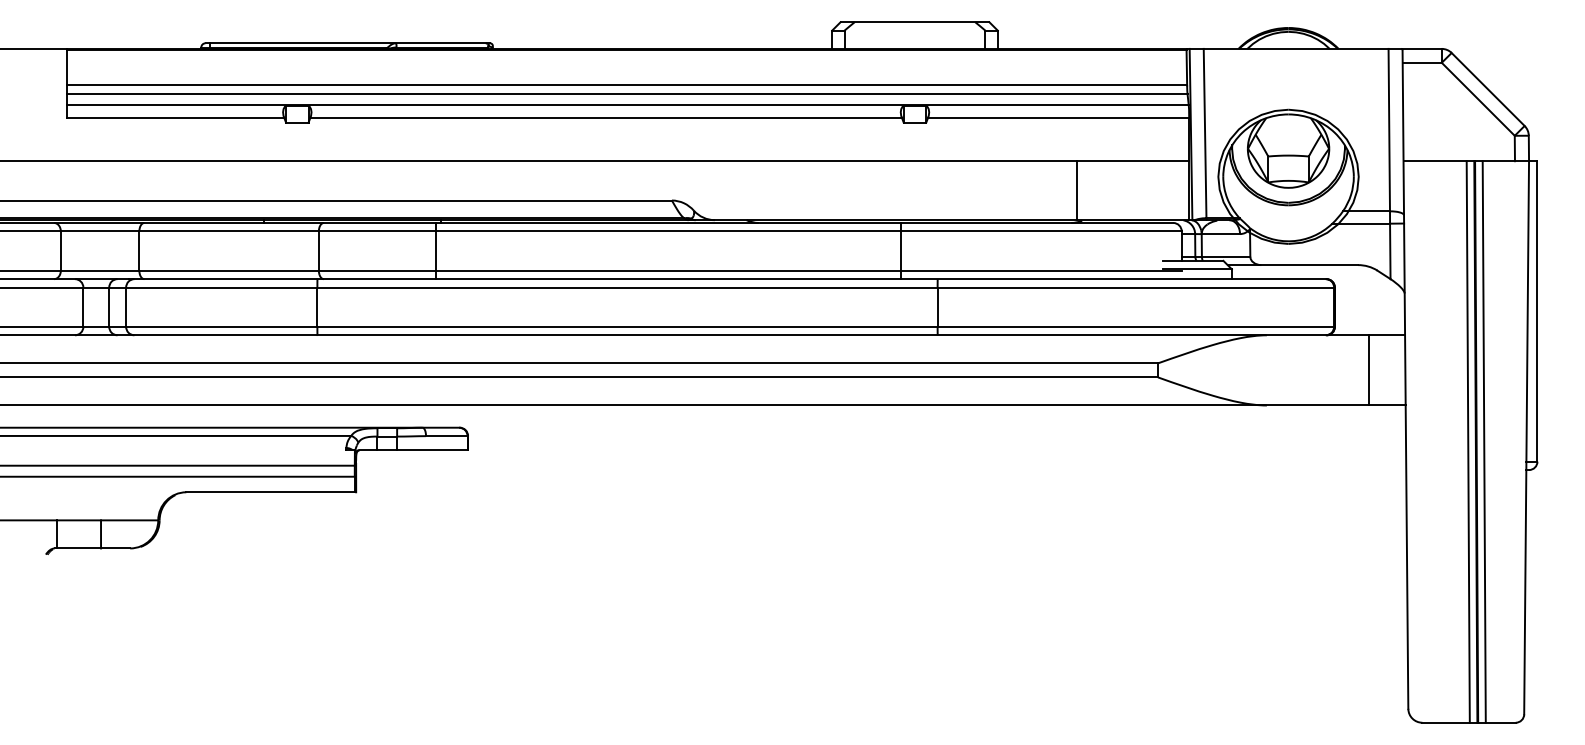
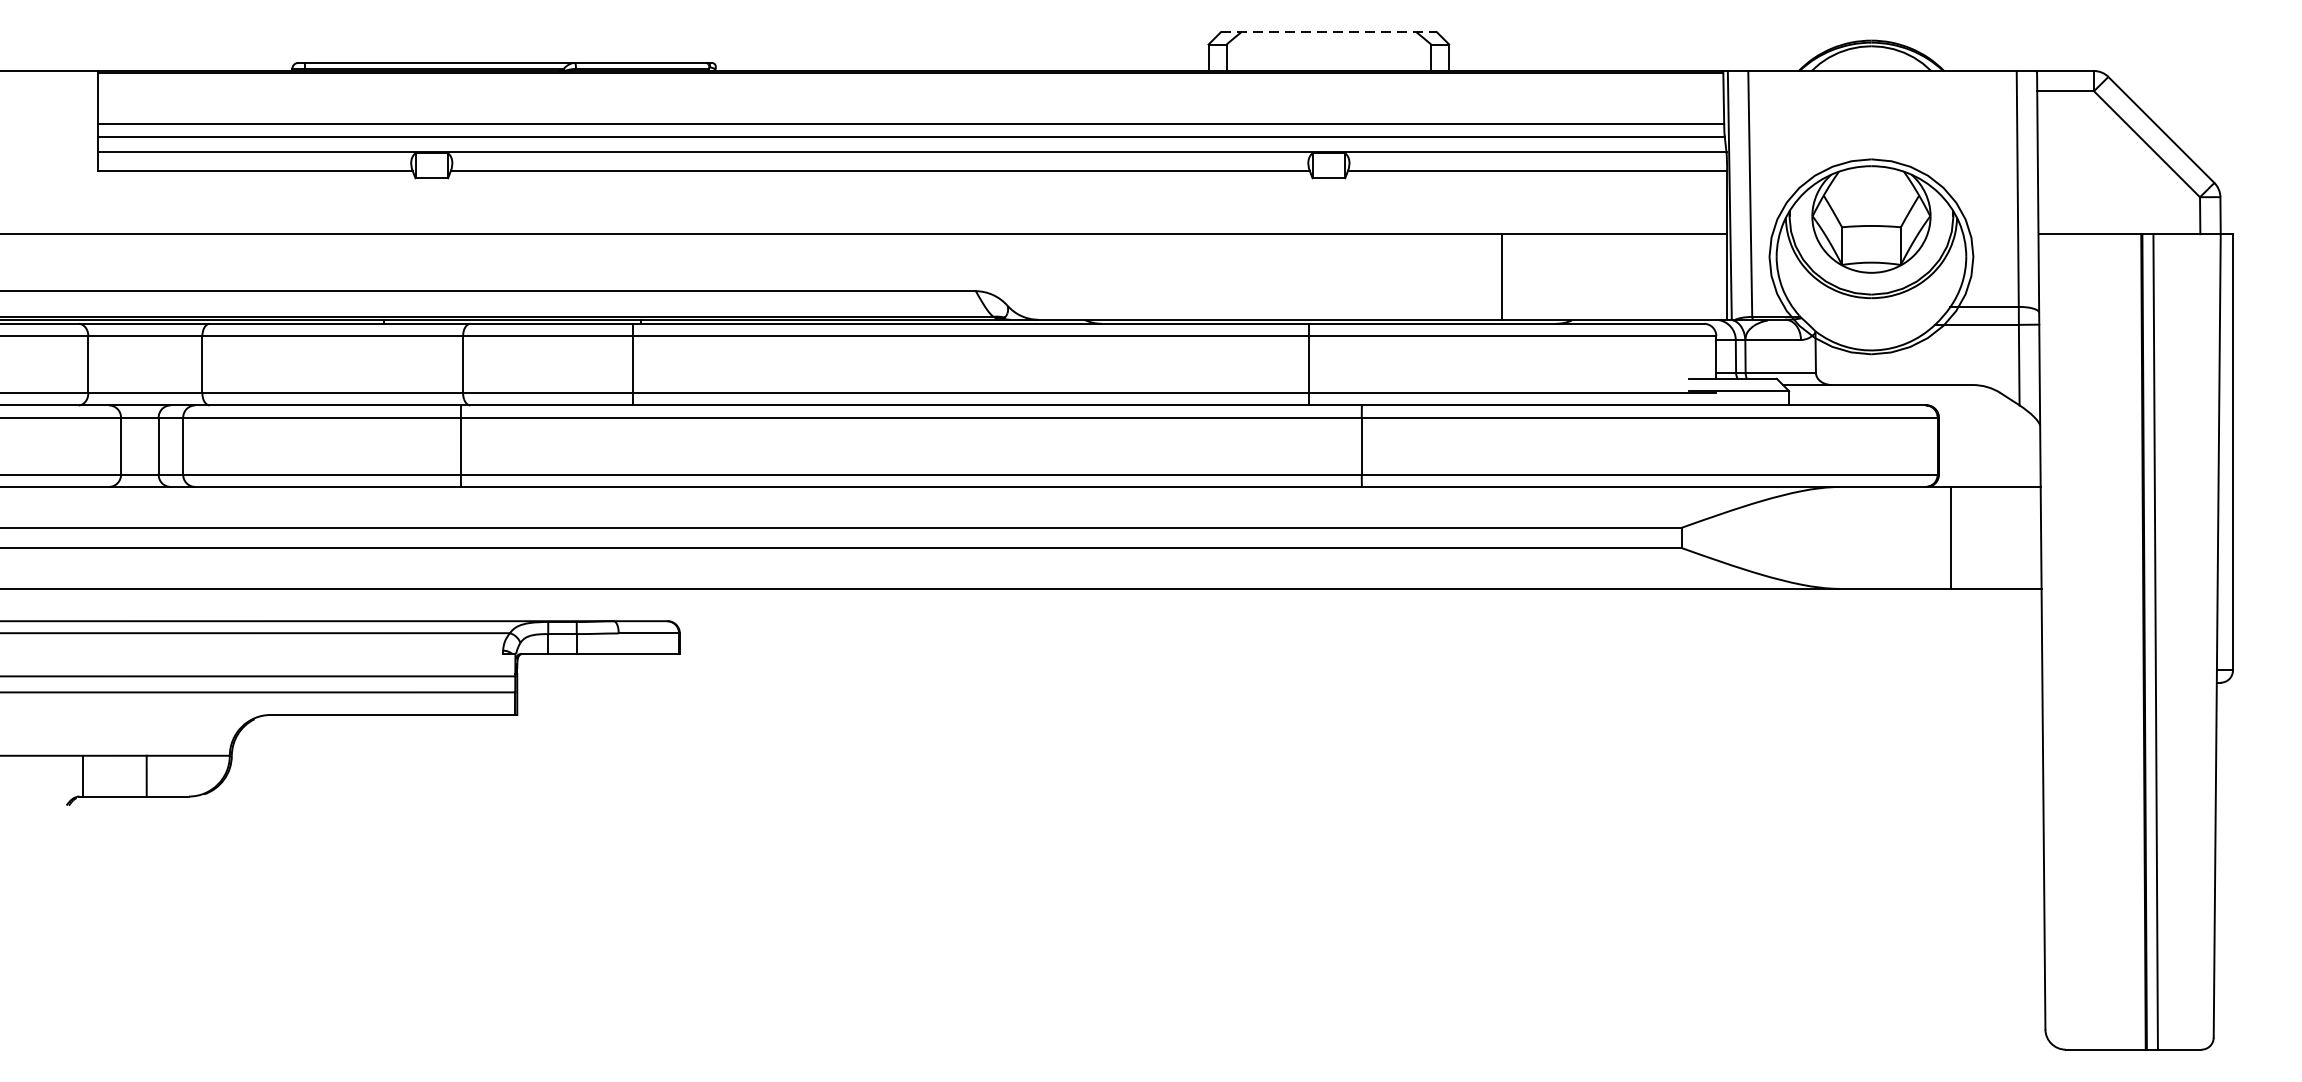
line: (915, 22) -> (1329, 32), solid -> dashed
line: (1076, 190) -> (1501, 276), moved
line: (1369, 370) -> (1951, 538), moved
line: (1467, 441) -> (2131, 641), removed

